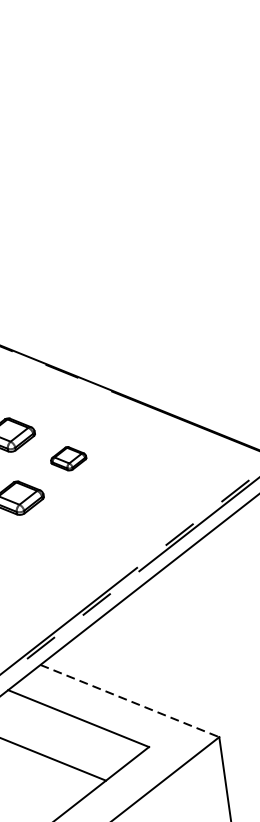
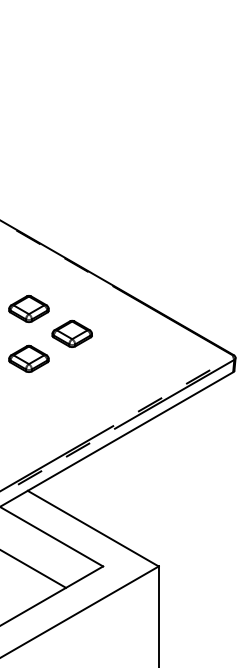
part: (67, 458) -> (71, 333), size x1.43
line: (130, 700) -> (93, 528), dashed -> solid

